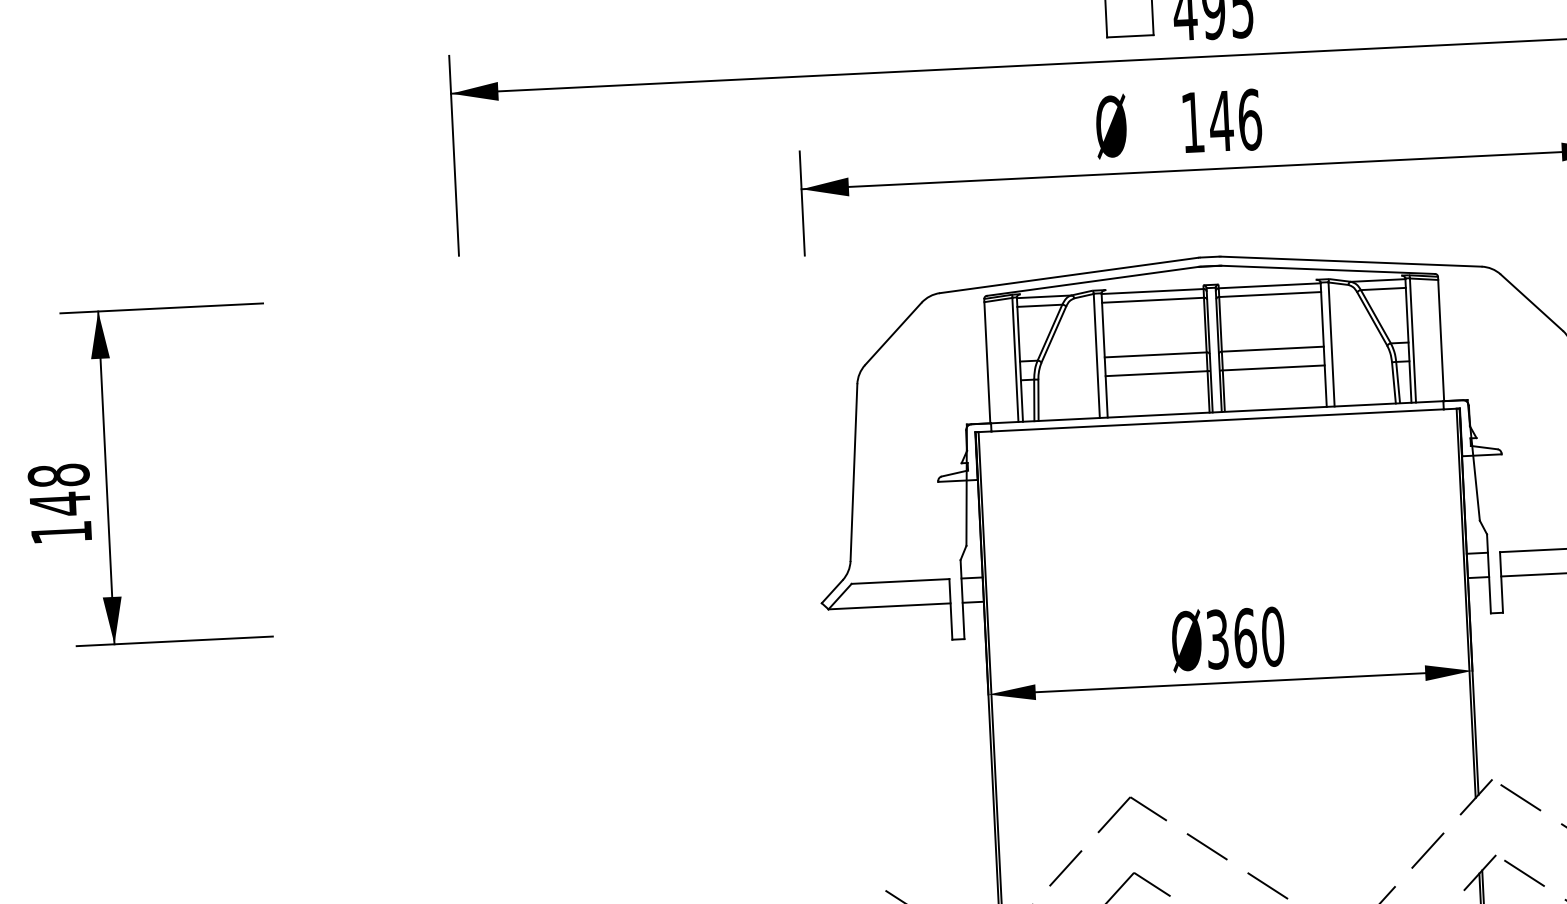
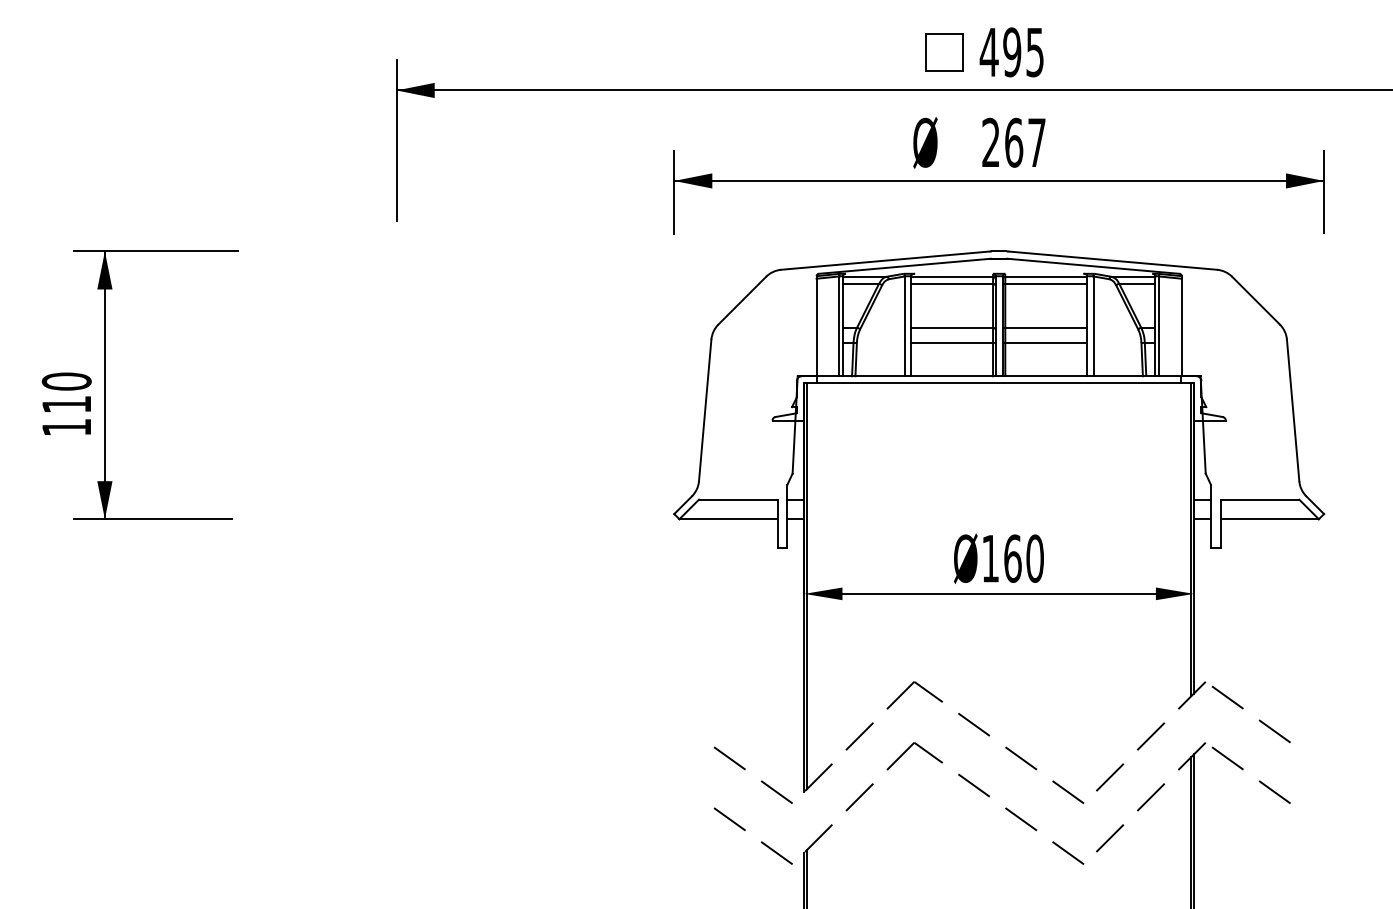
text: (1222, 120) -> (1014, 142), 146 -> 267
text: (59, 490) -> (66, 393), 148 -> 110
text: (1217, 639) -> (990, 558), Ø360 -> Ø160

